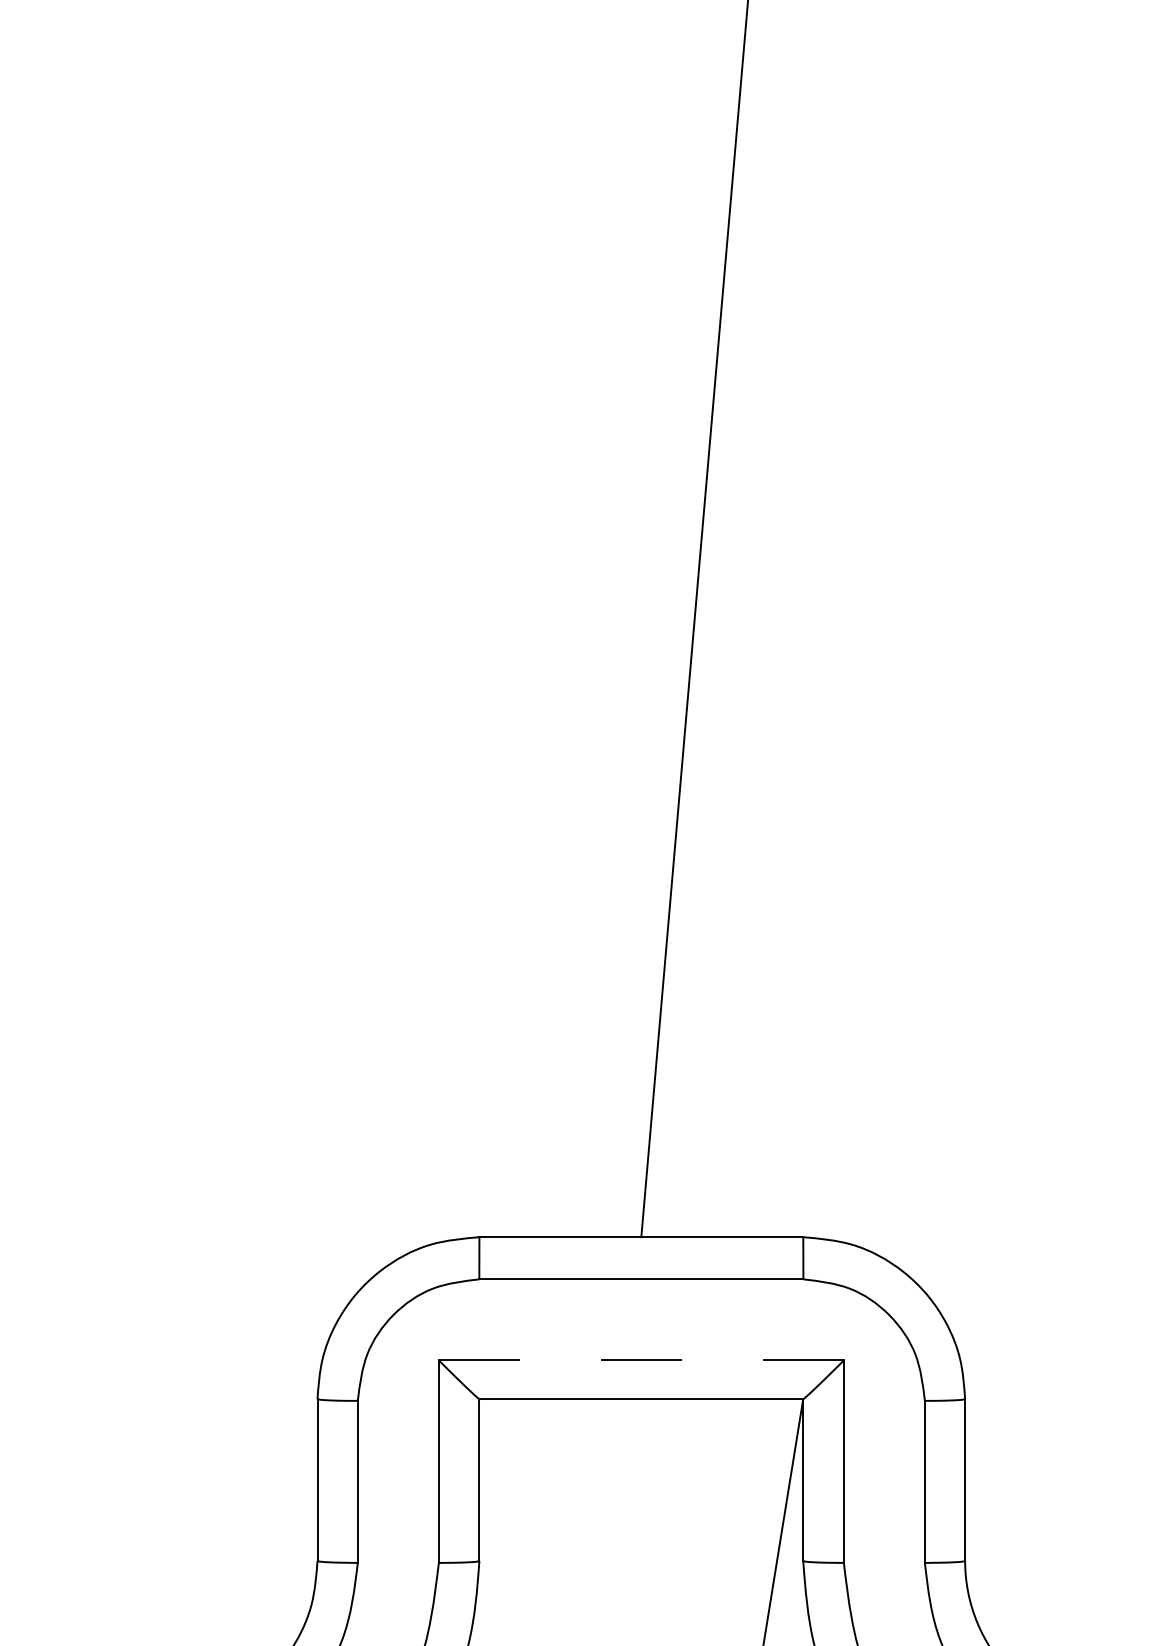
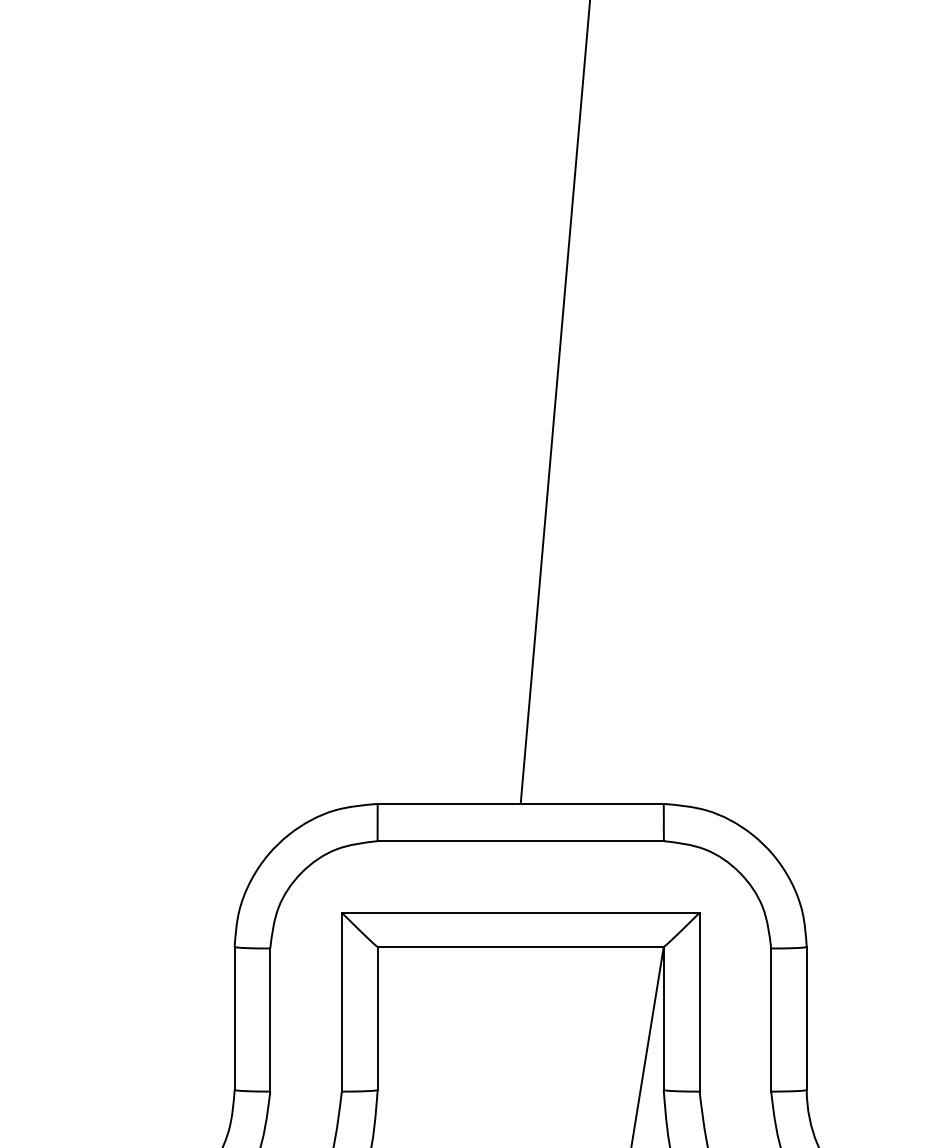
line: (641, 1360) -> (520, 912), dashed -> solid

